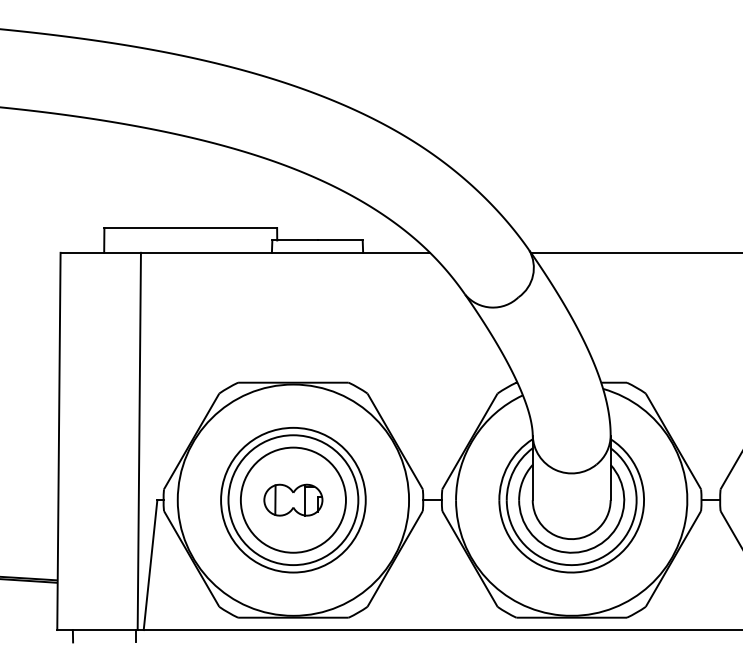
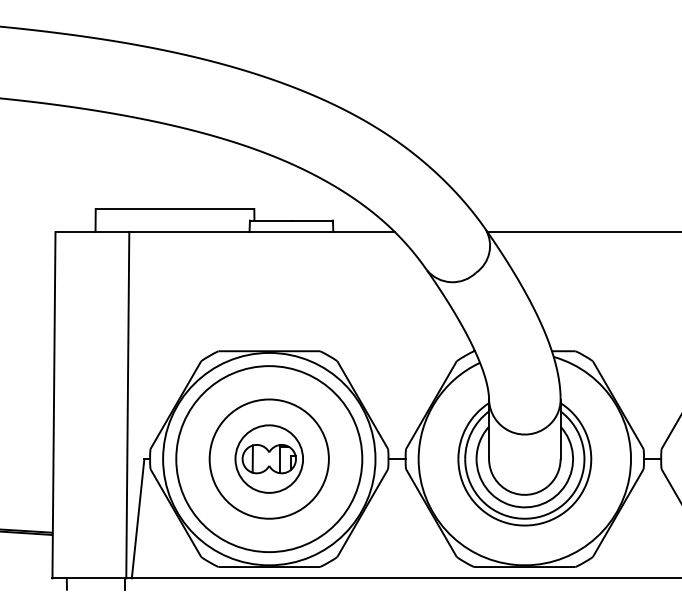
circle: (292, 499) -> (268, 458), size x1.4
circle: (293, 499) -> (269, 458), size x0.7

